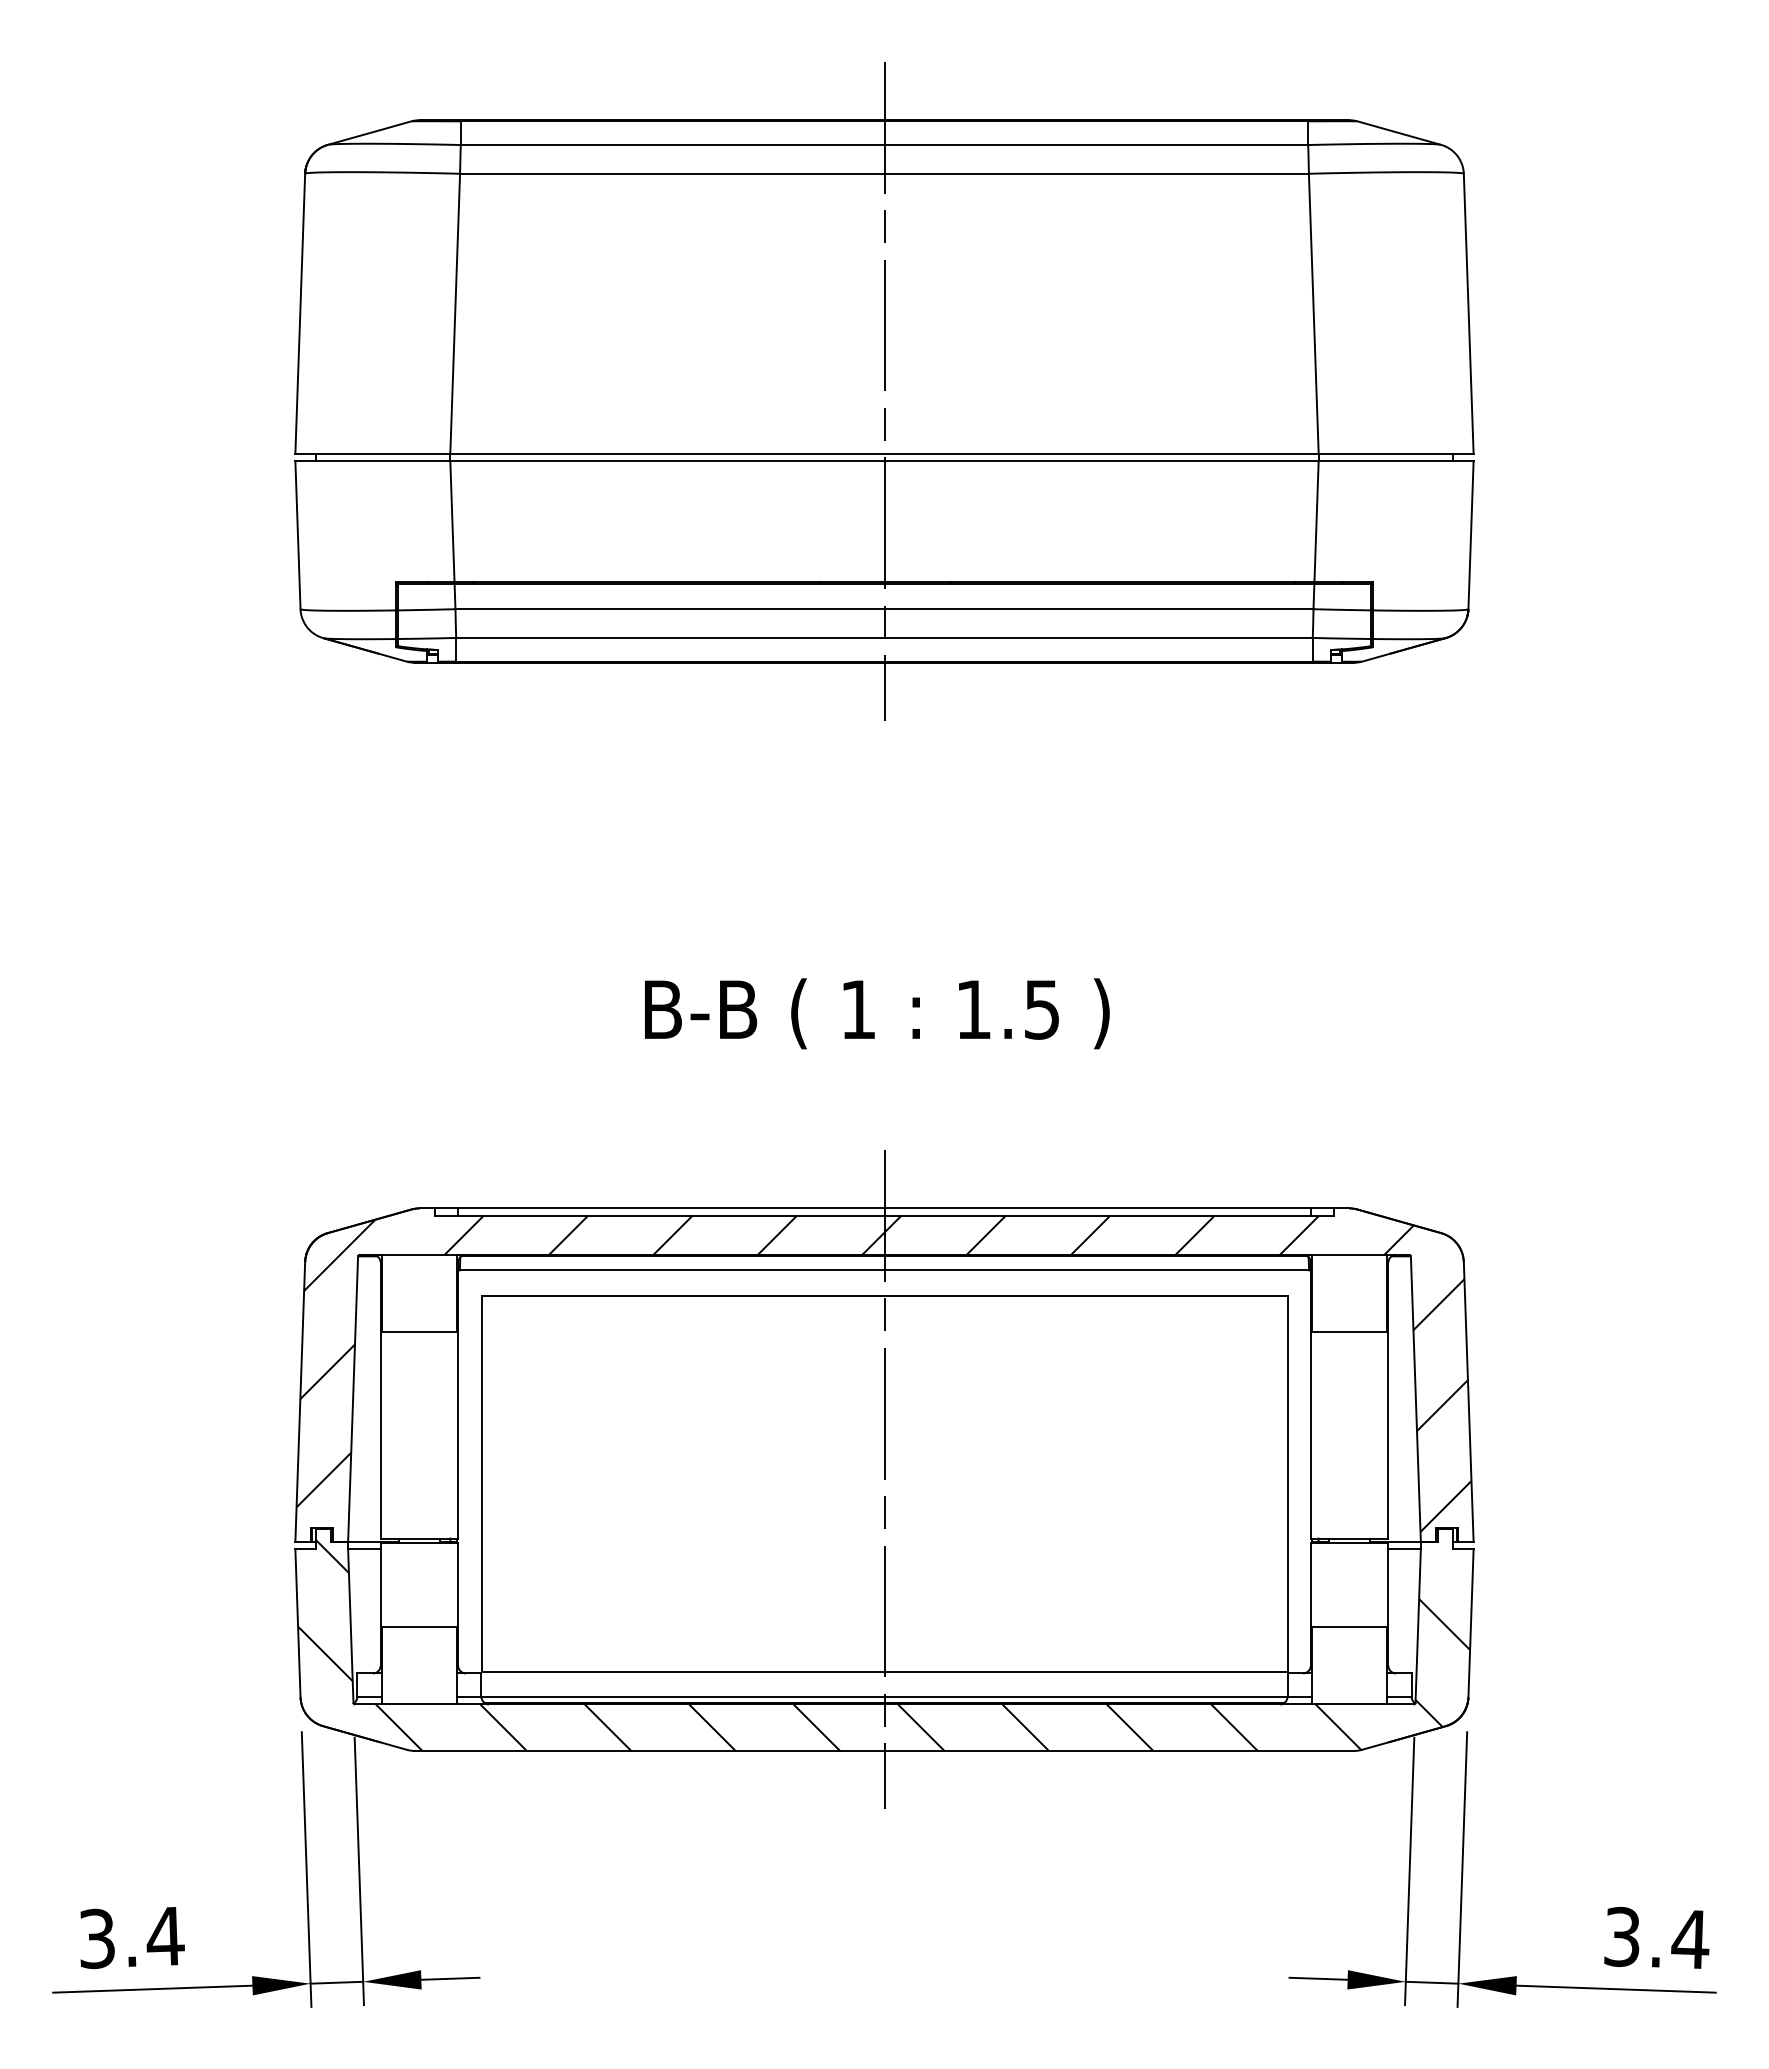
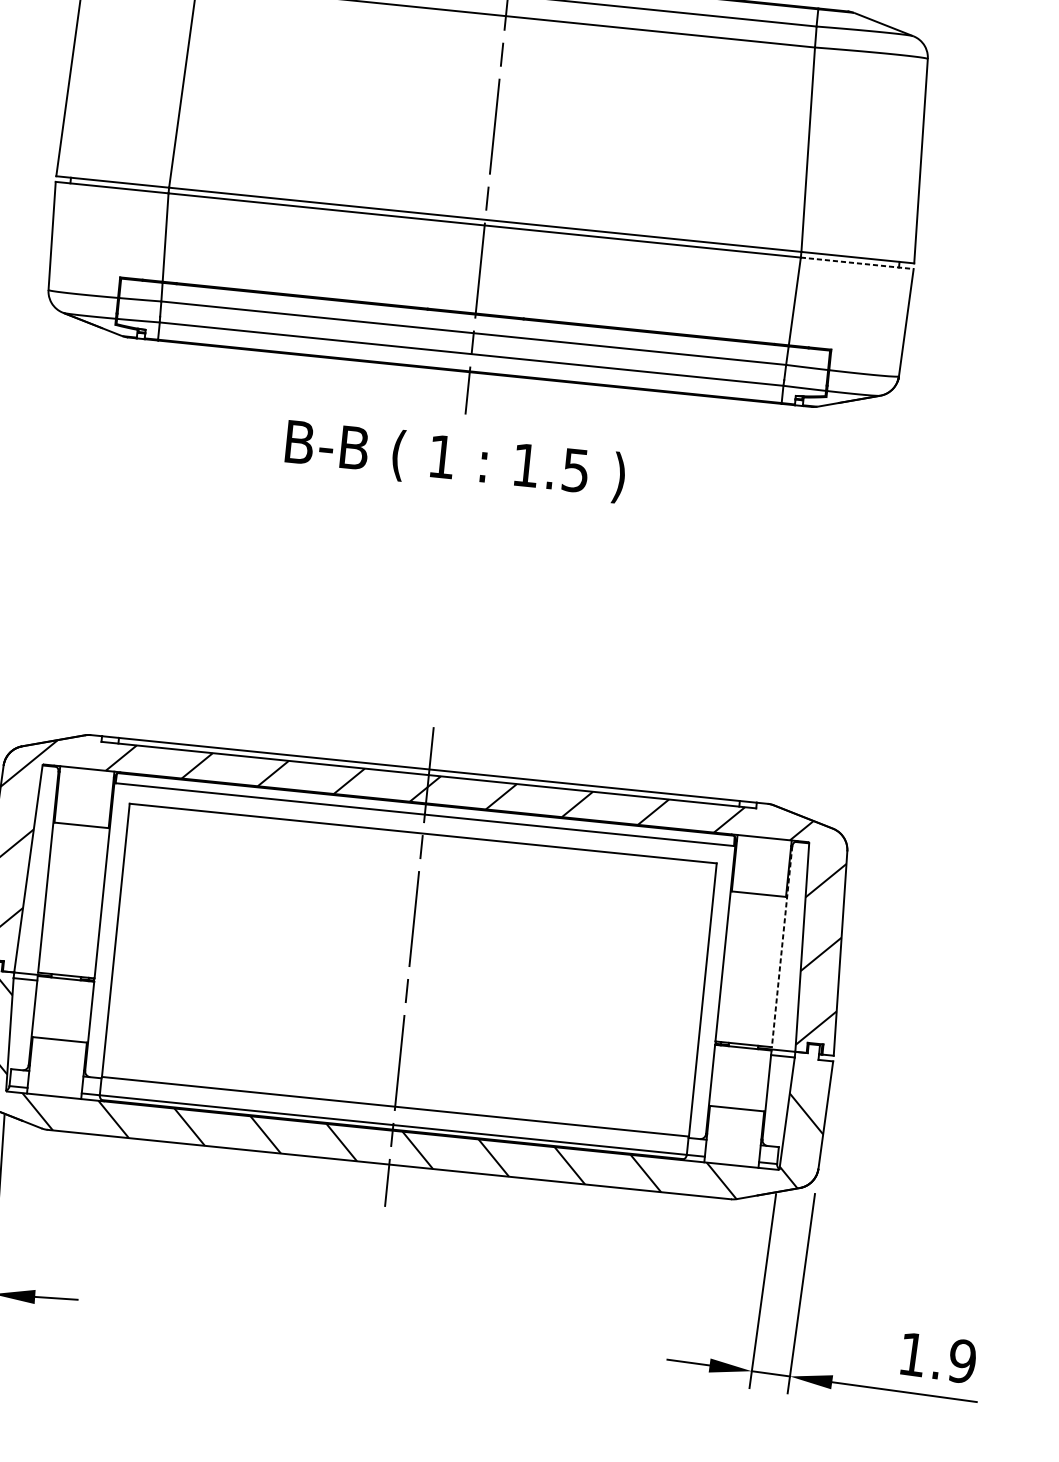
line: (1396, 461) -> (857, 263), solid -> dashed
text: (877, 1013) -> (455, 461), moved
line: (1388, 1400) -> (782, 946), solid -> dashed
text: (1656, 1937) -> (937, 1357), 3.4 -> 1.9

